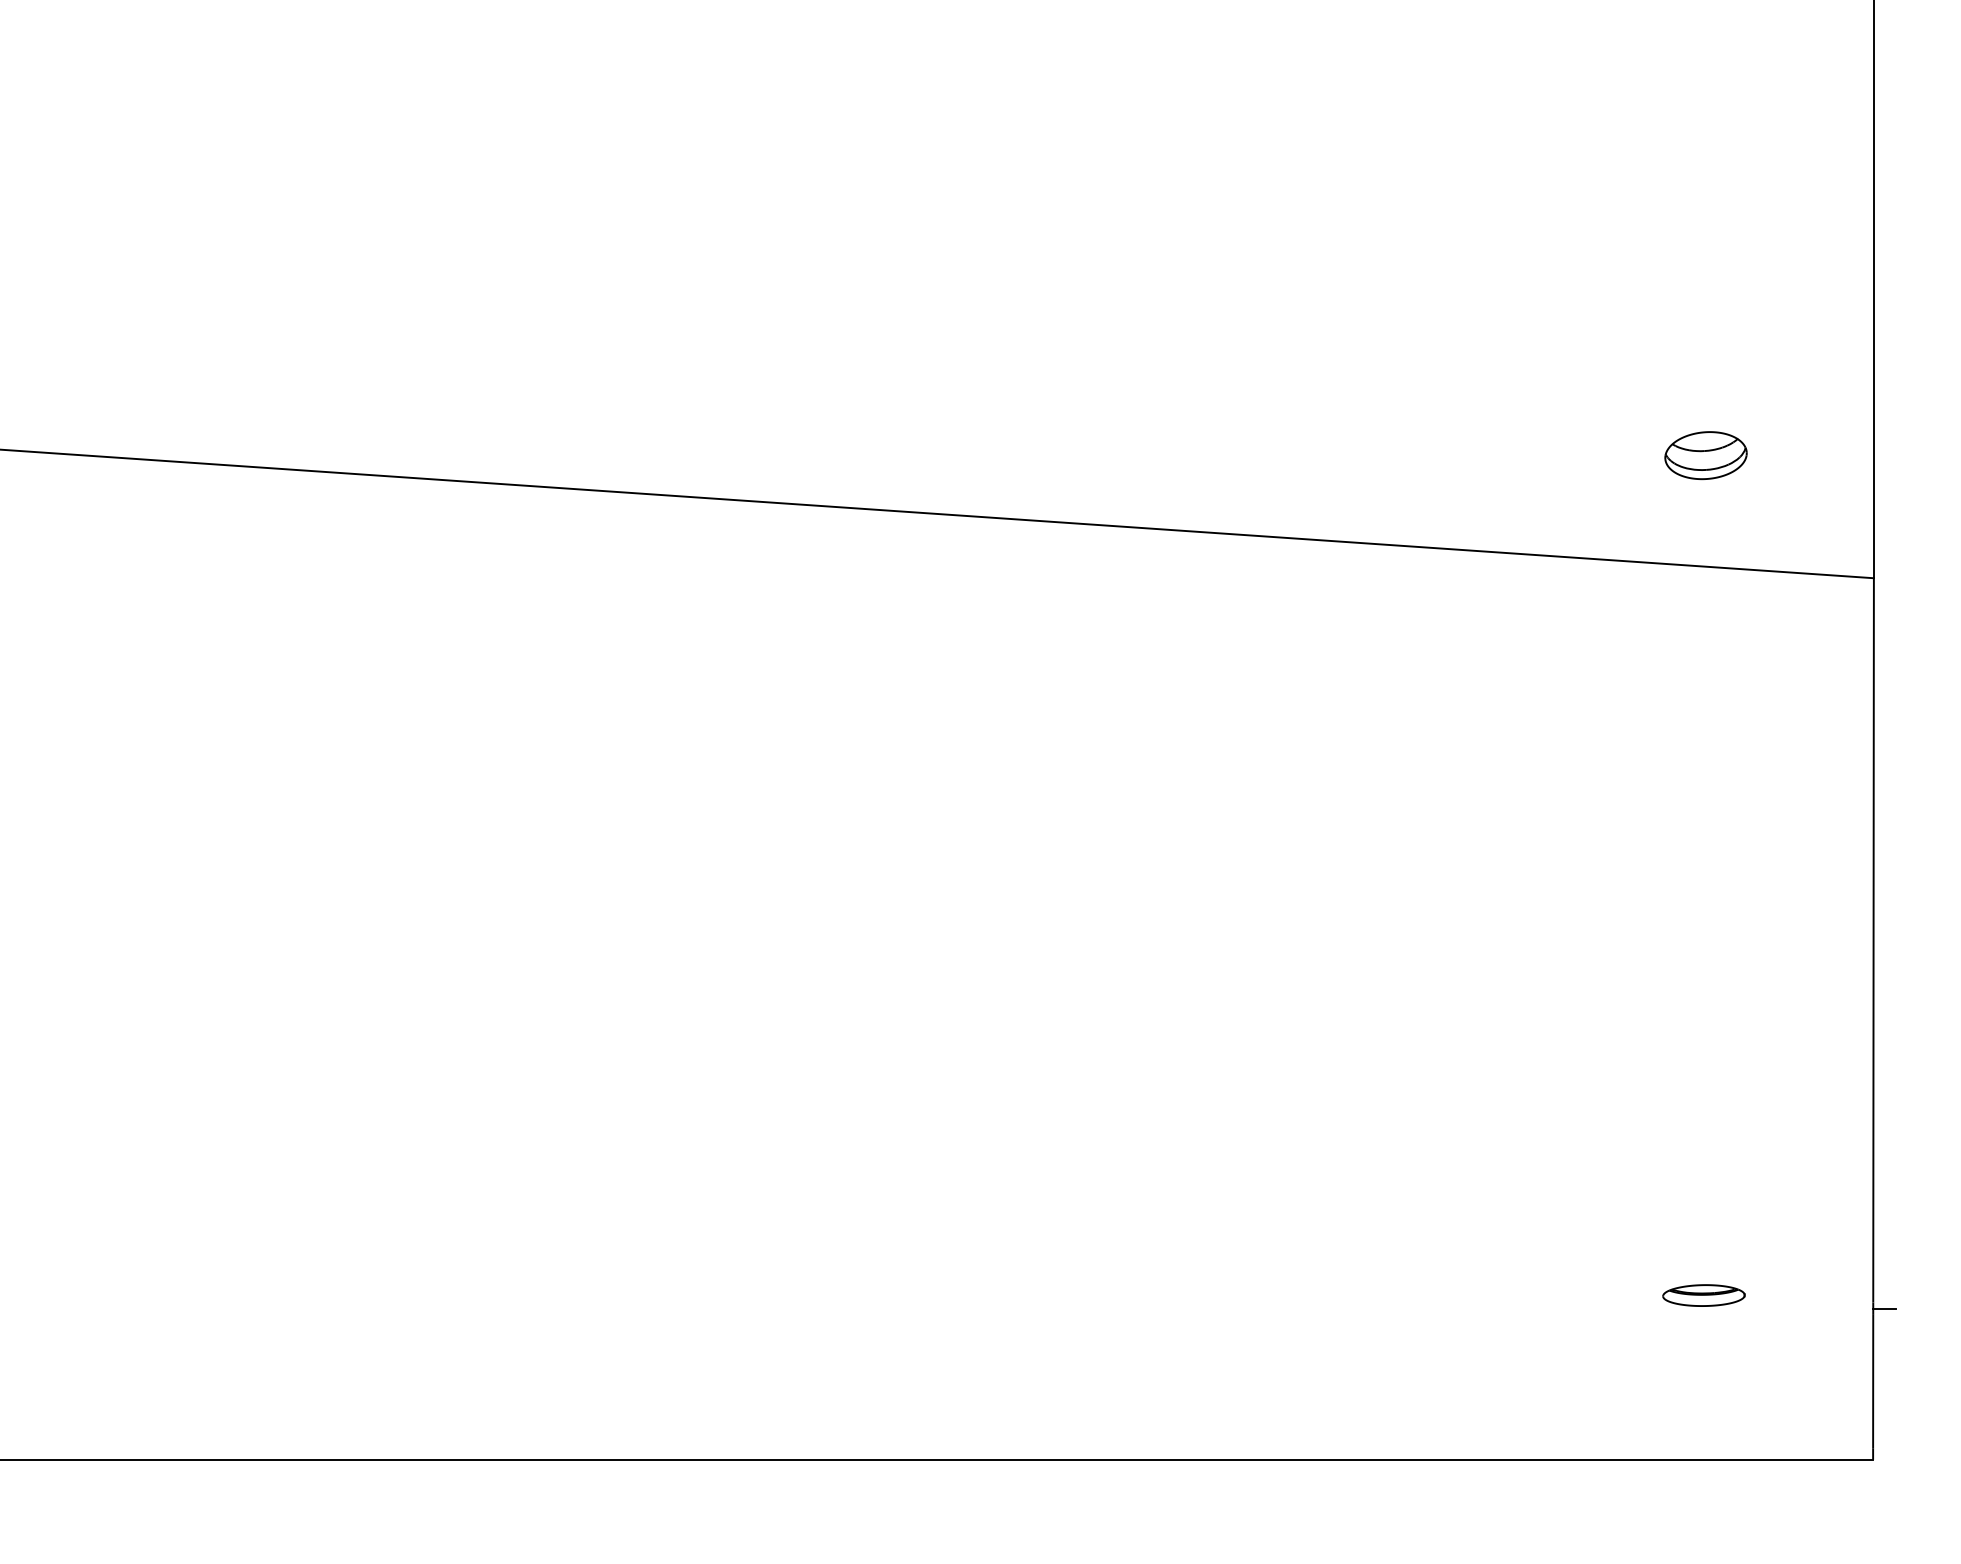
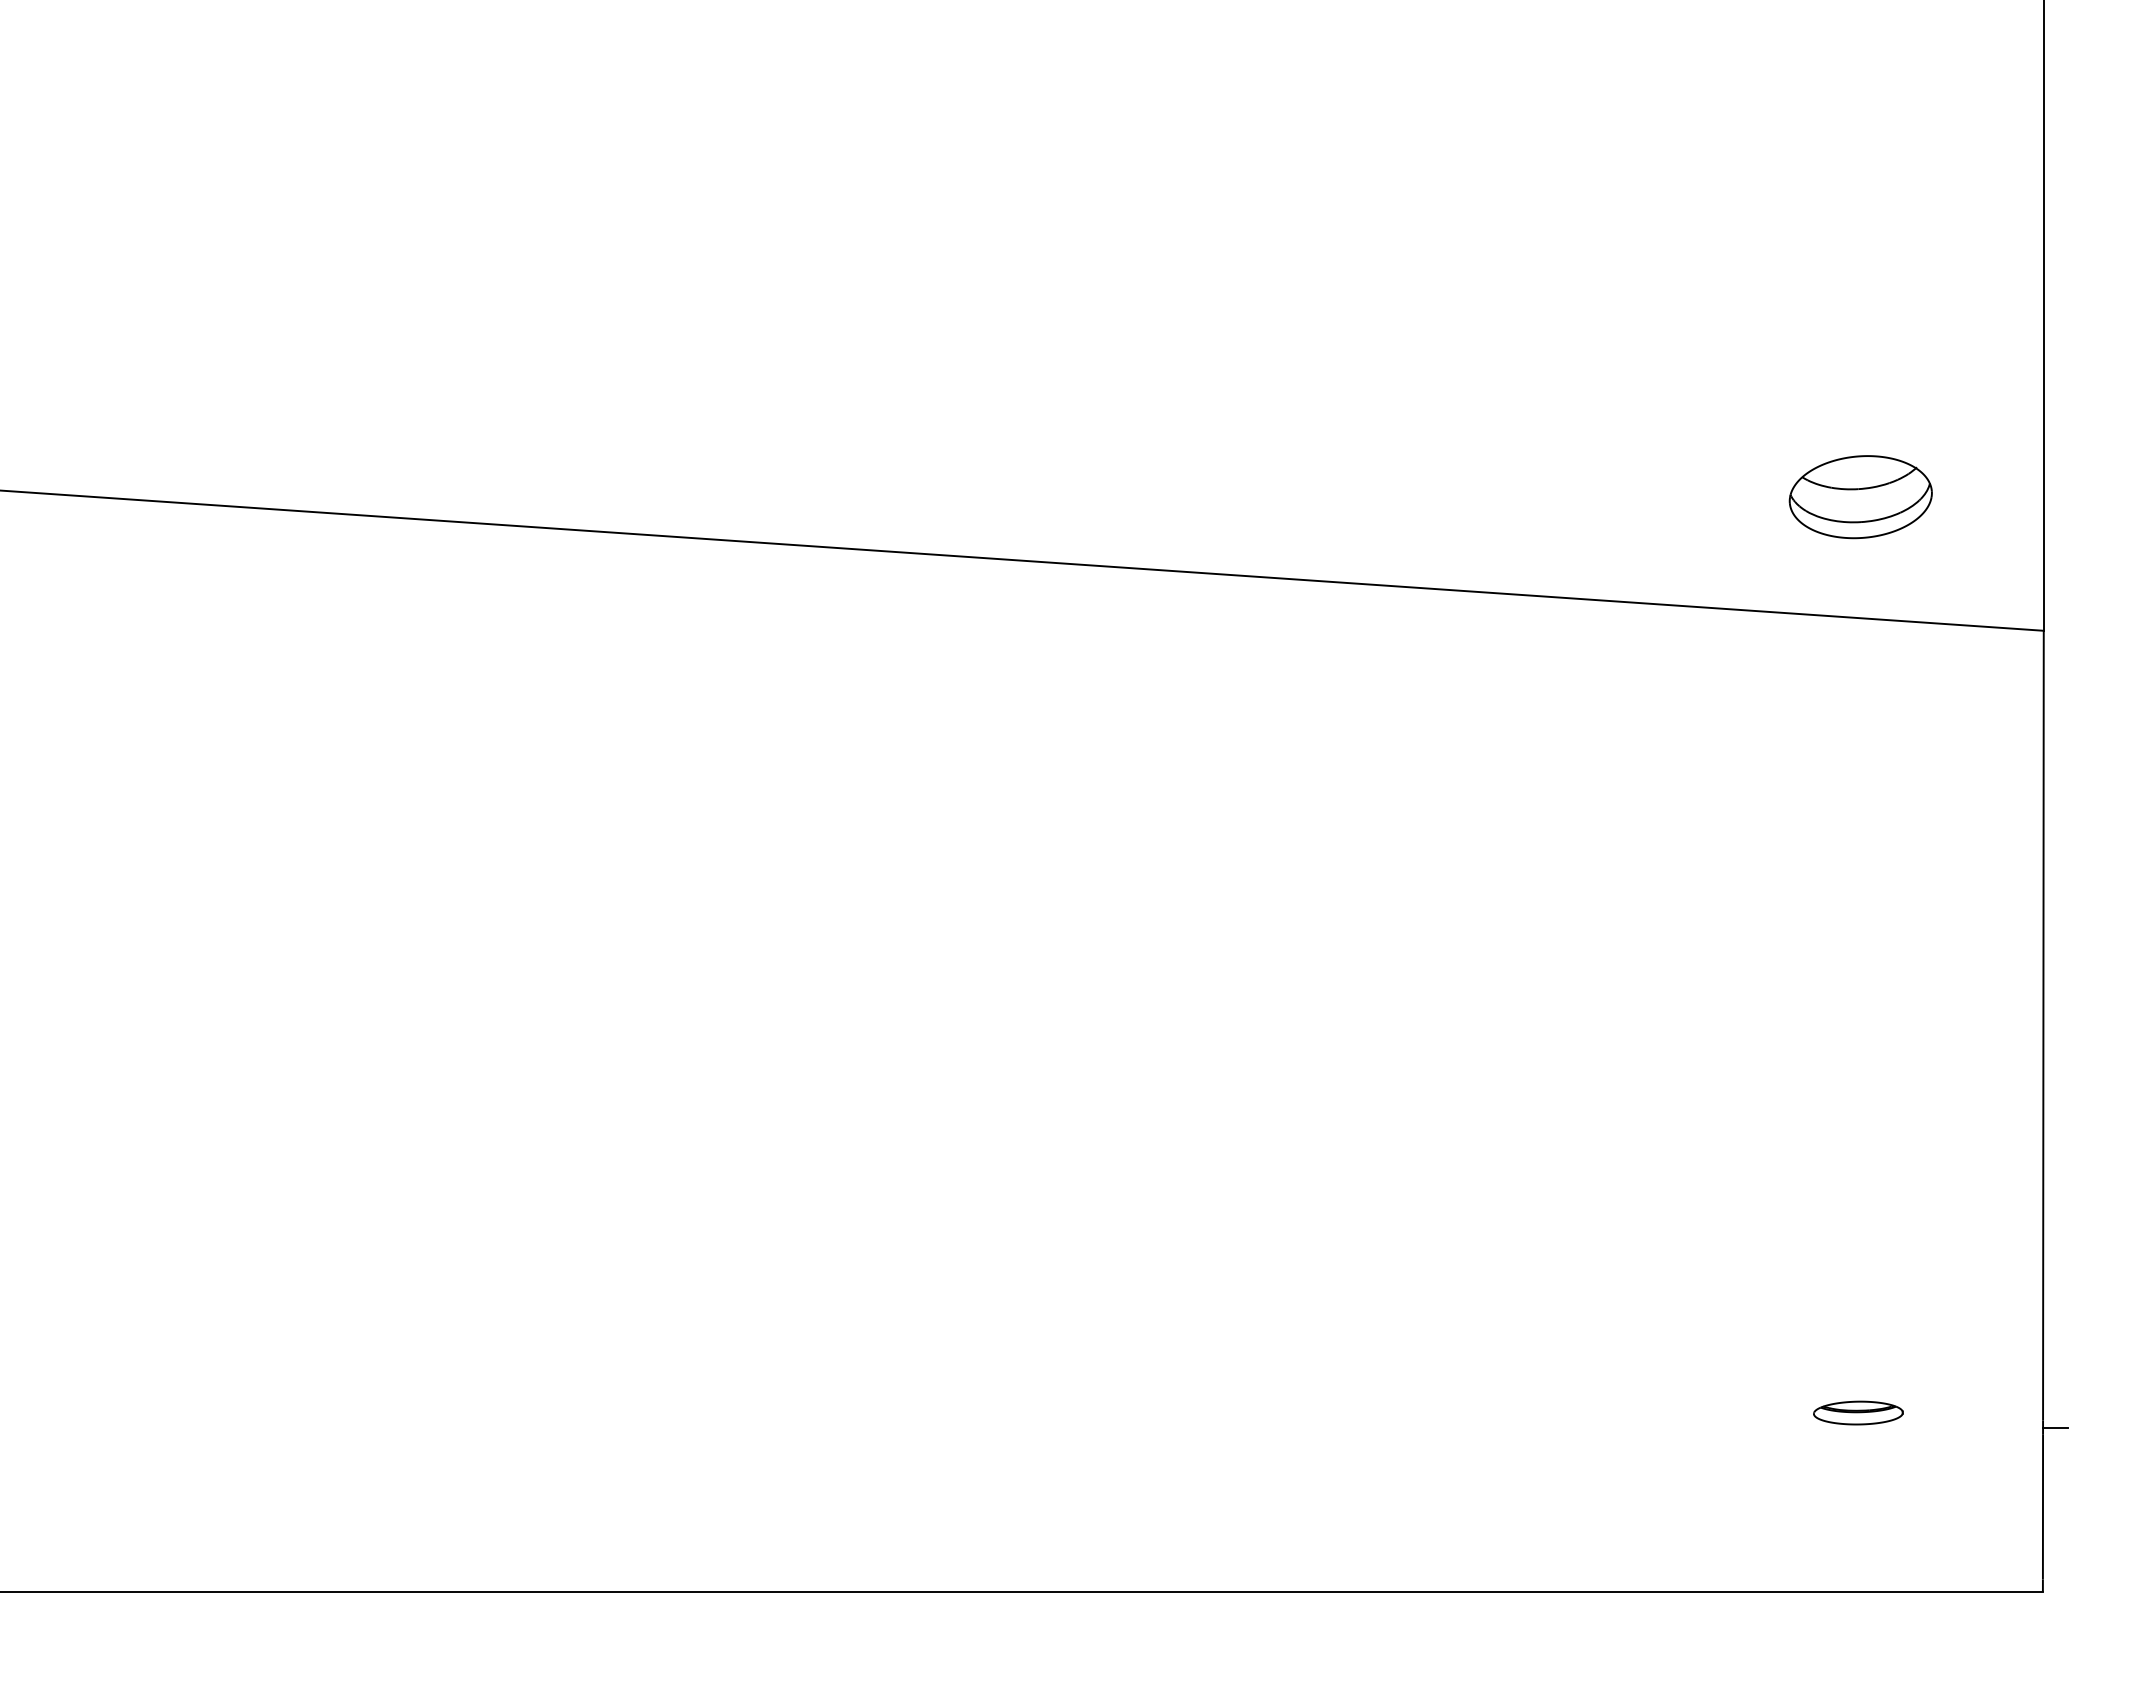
part: (1705, 455) -> (1860, 496), size x1.6

